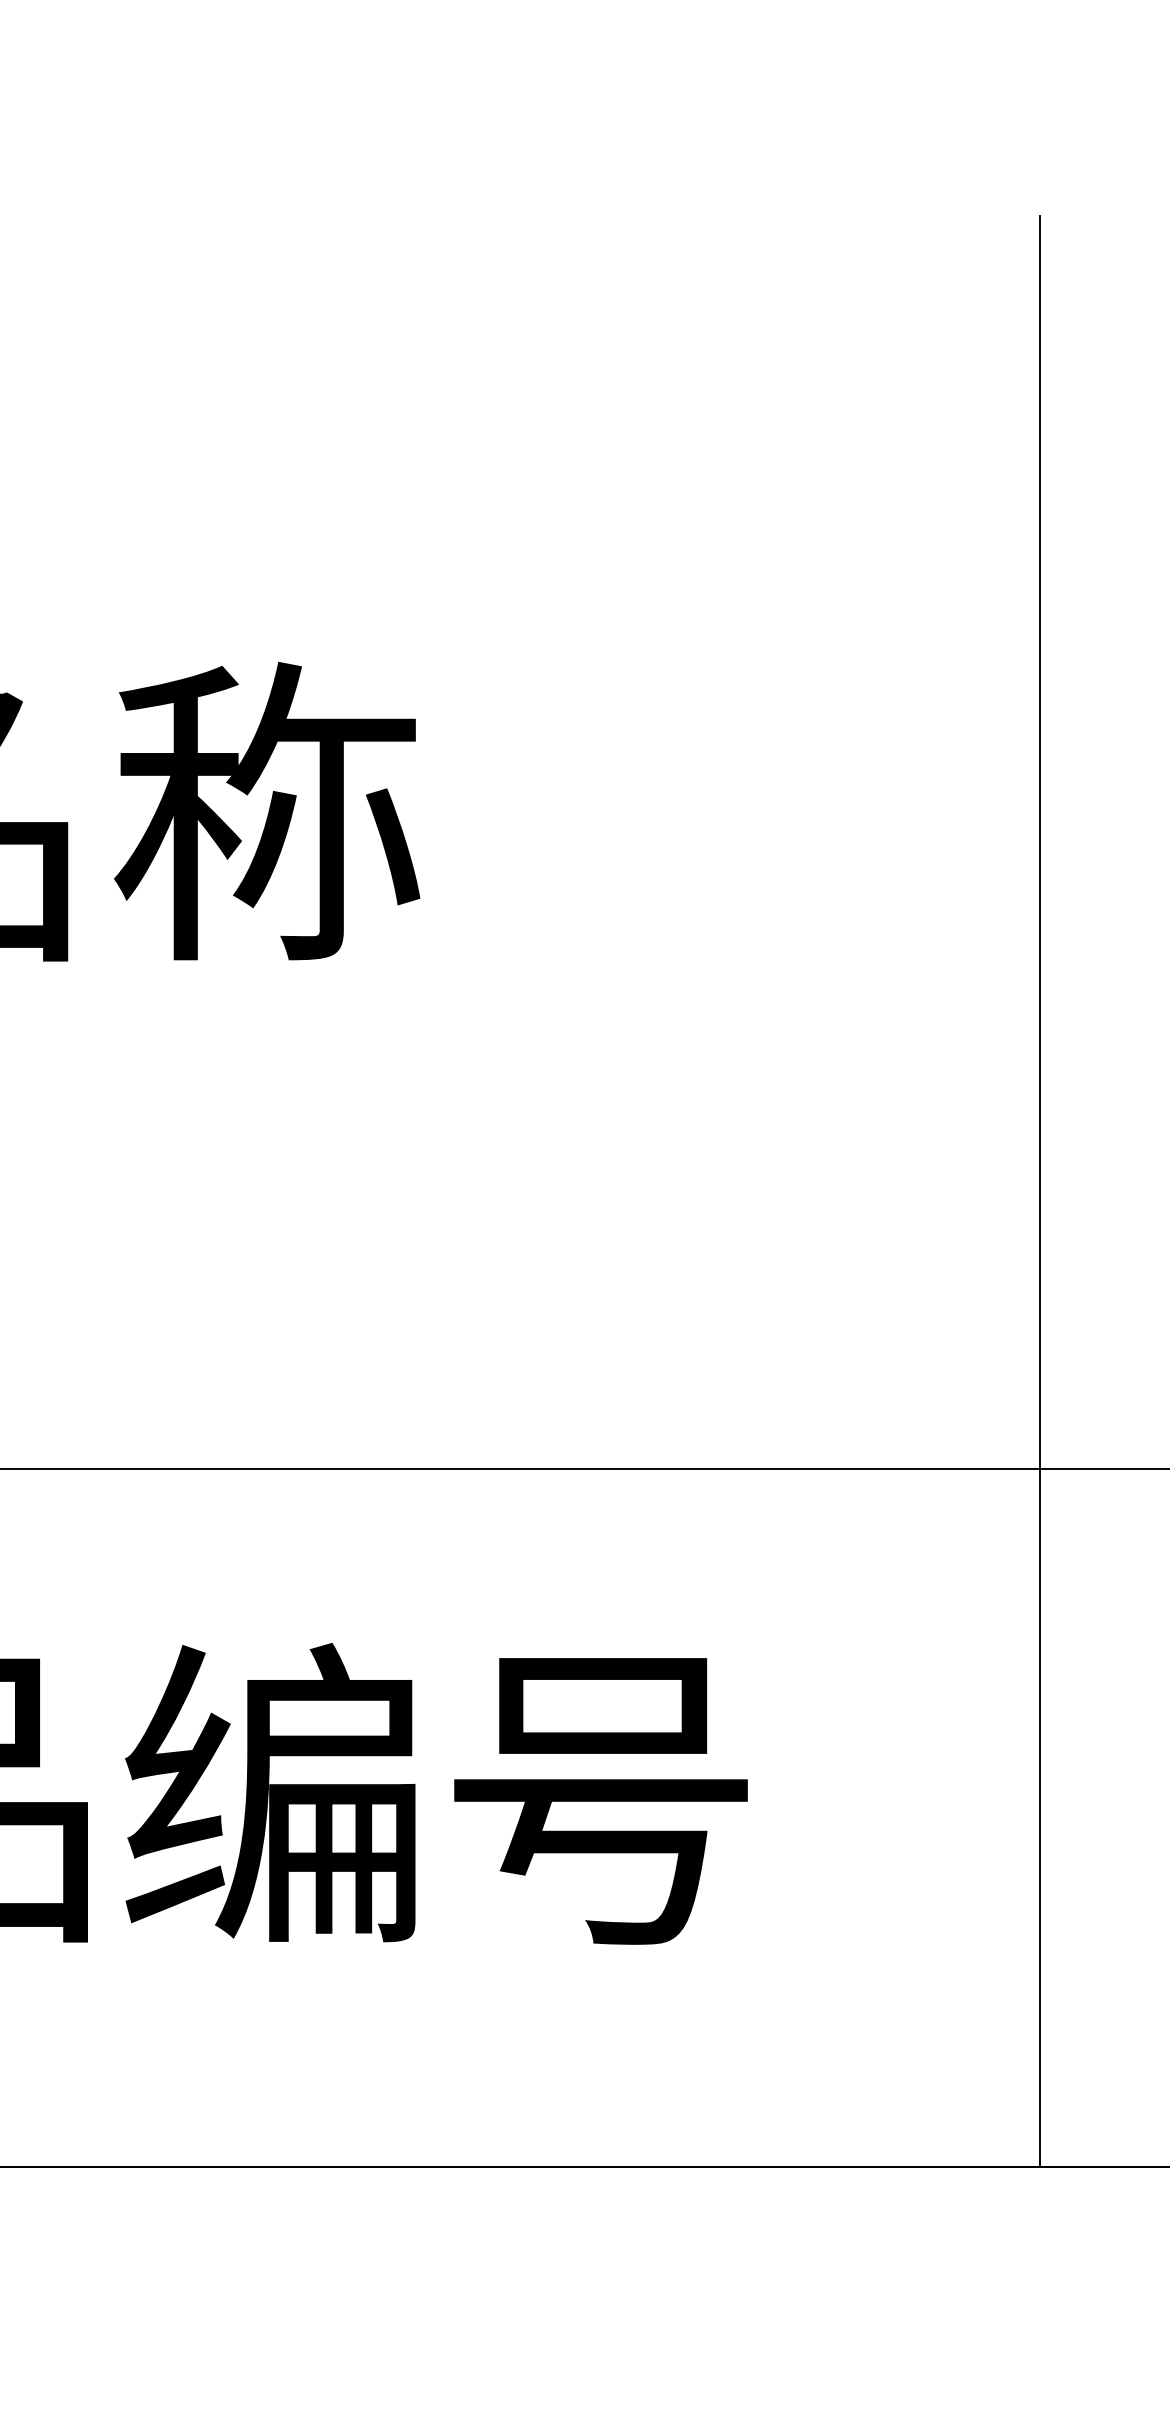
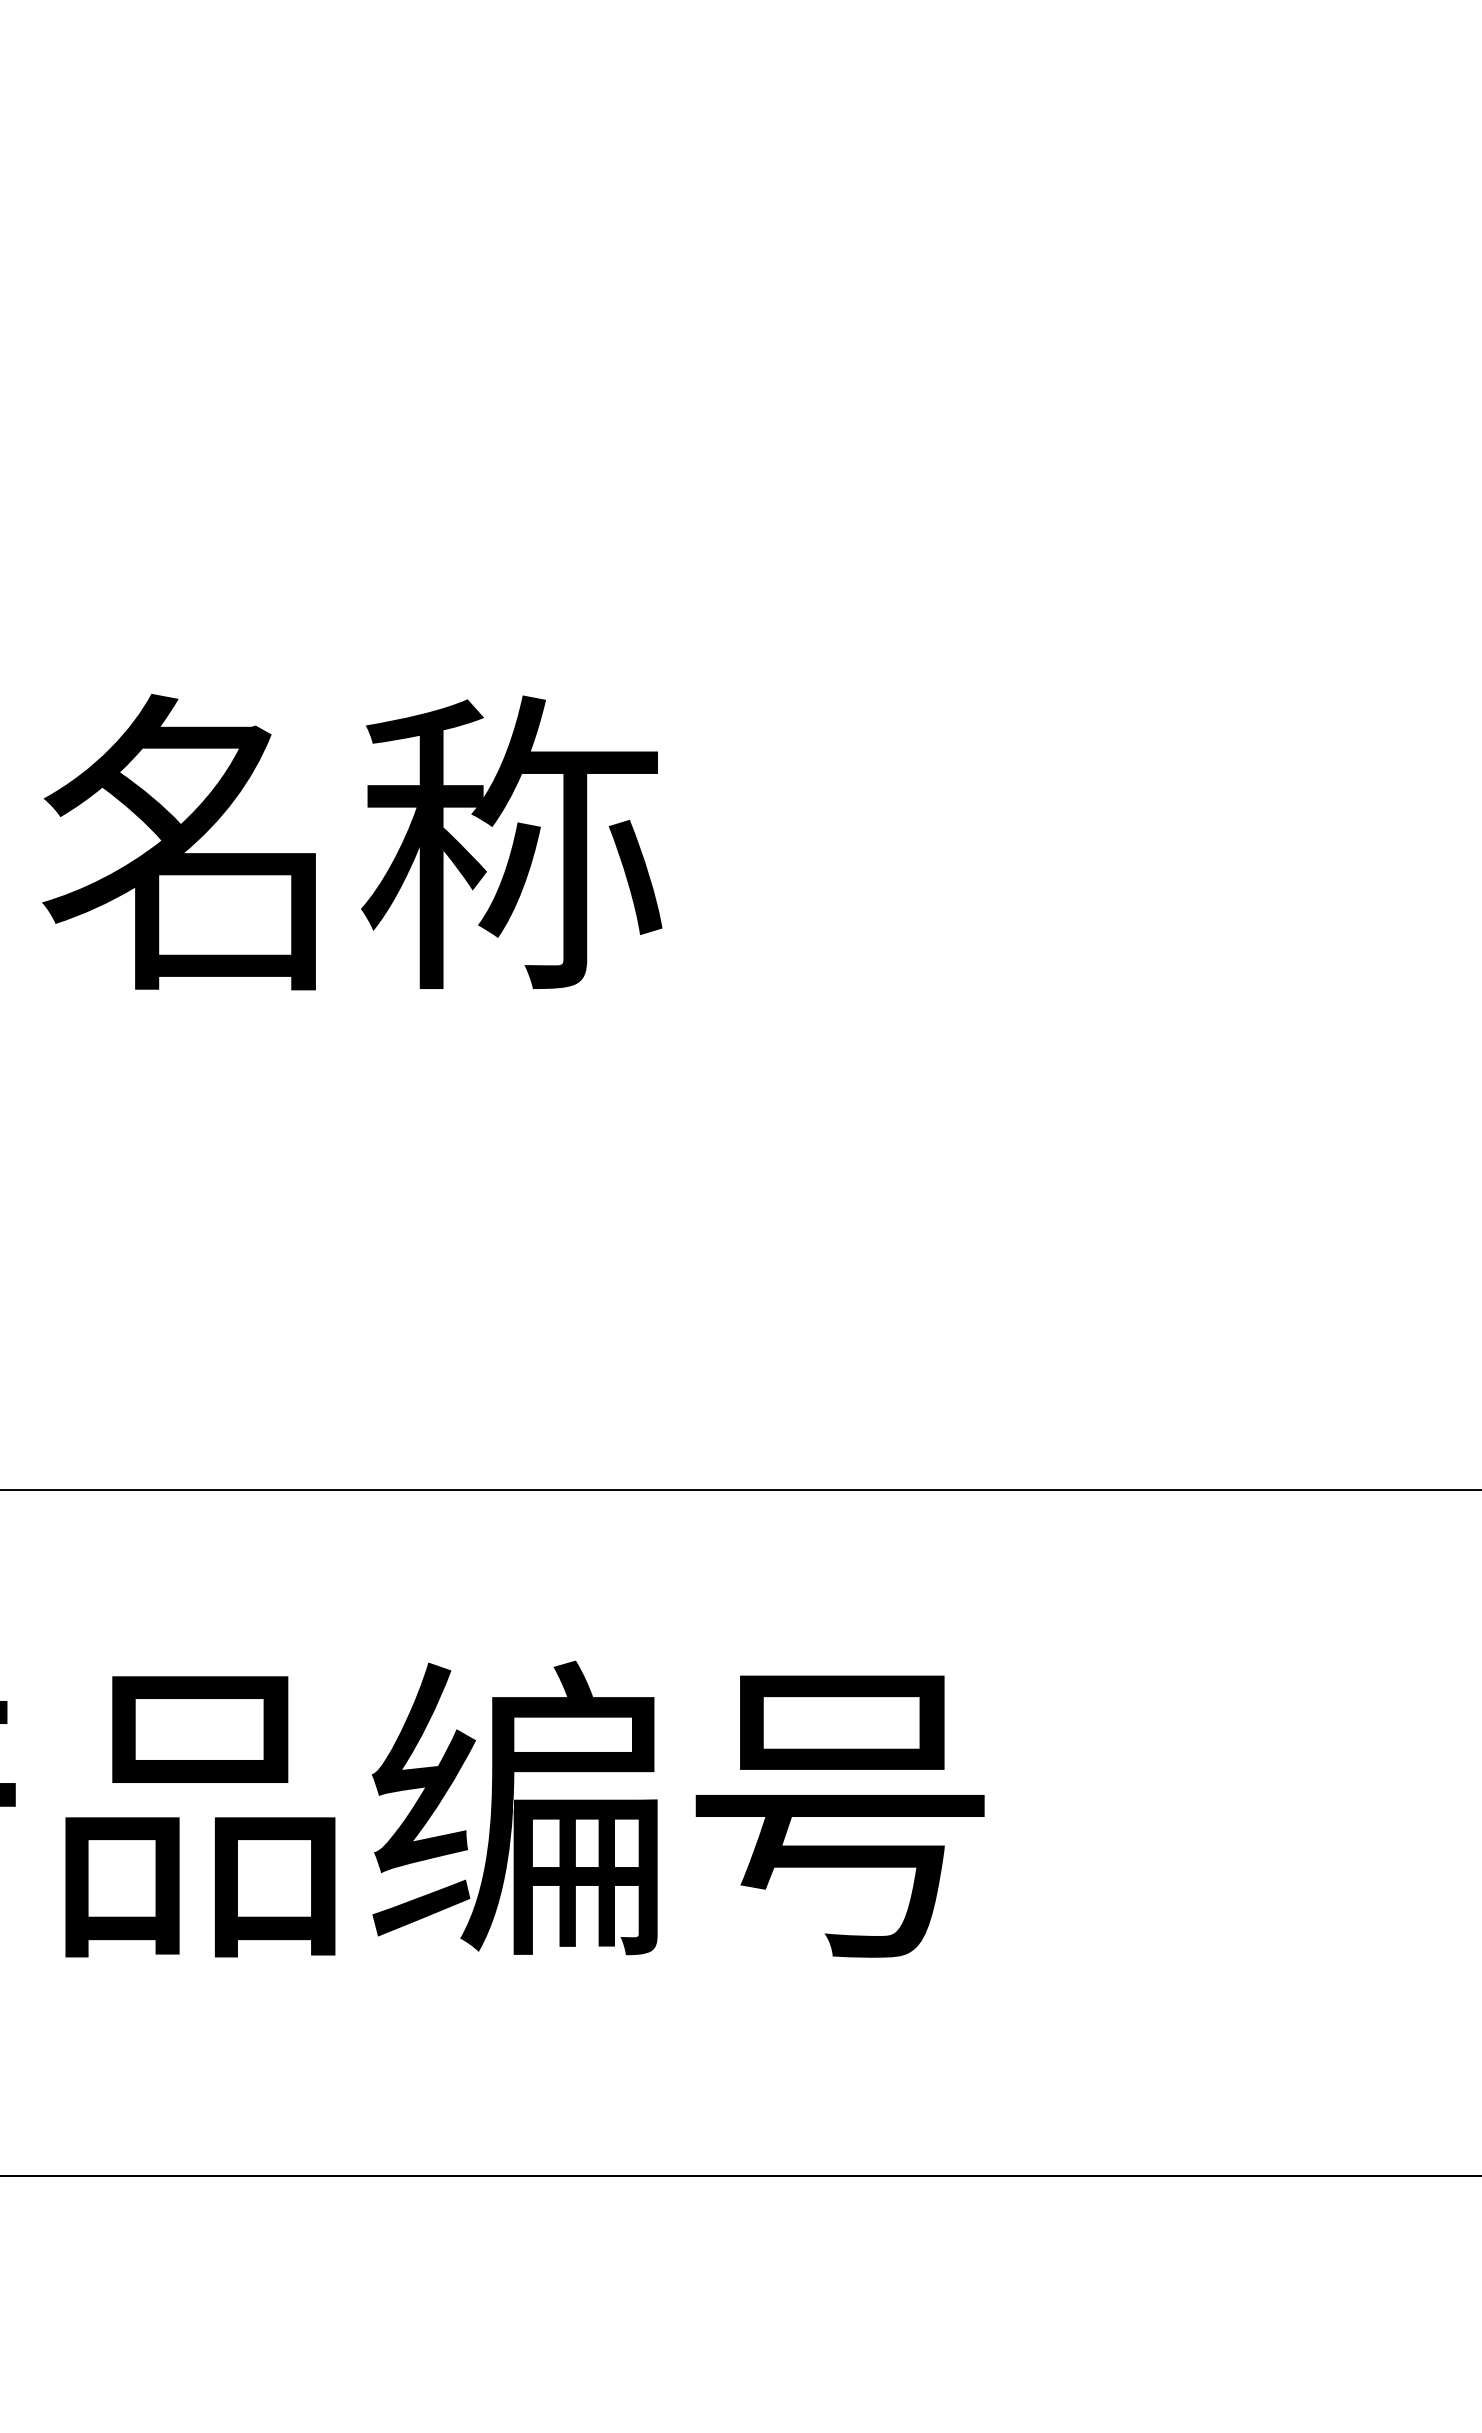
line: (1039, 1191) -> (1271, 1216), removed

